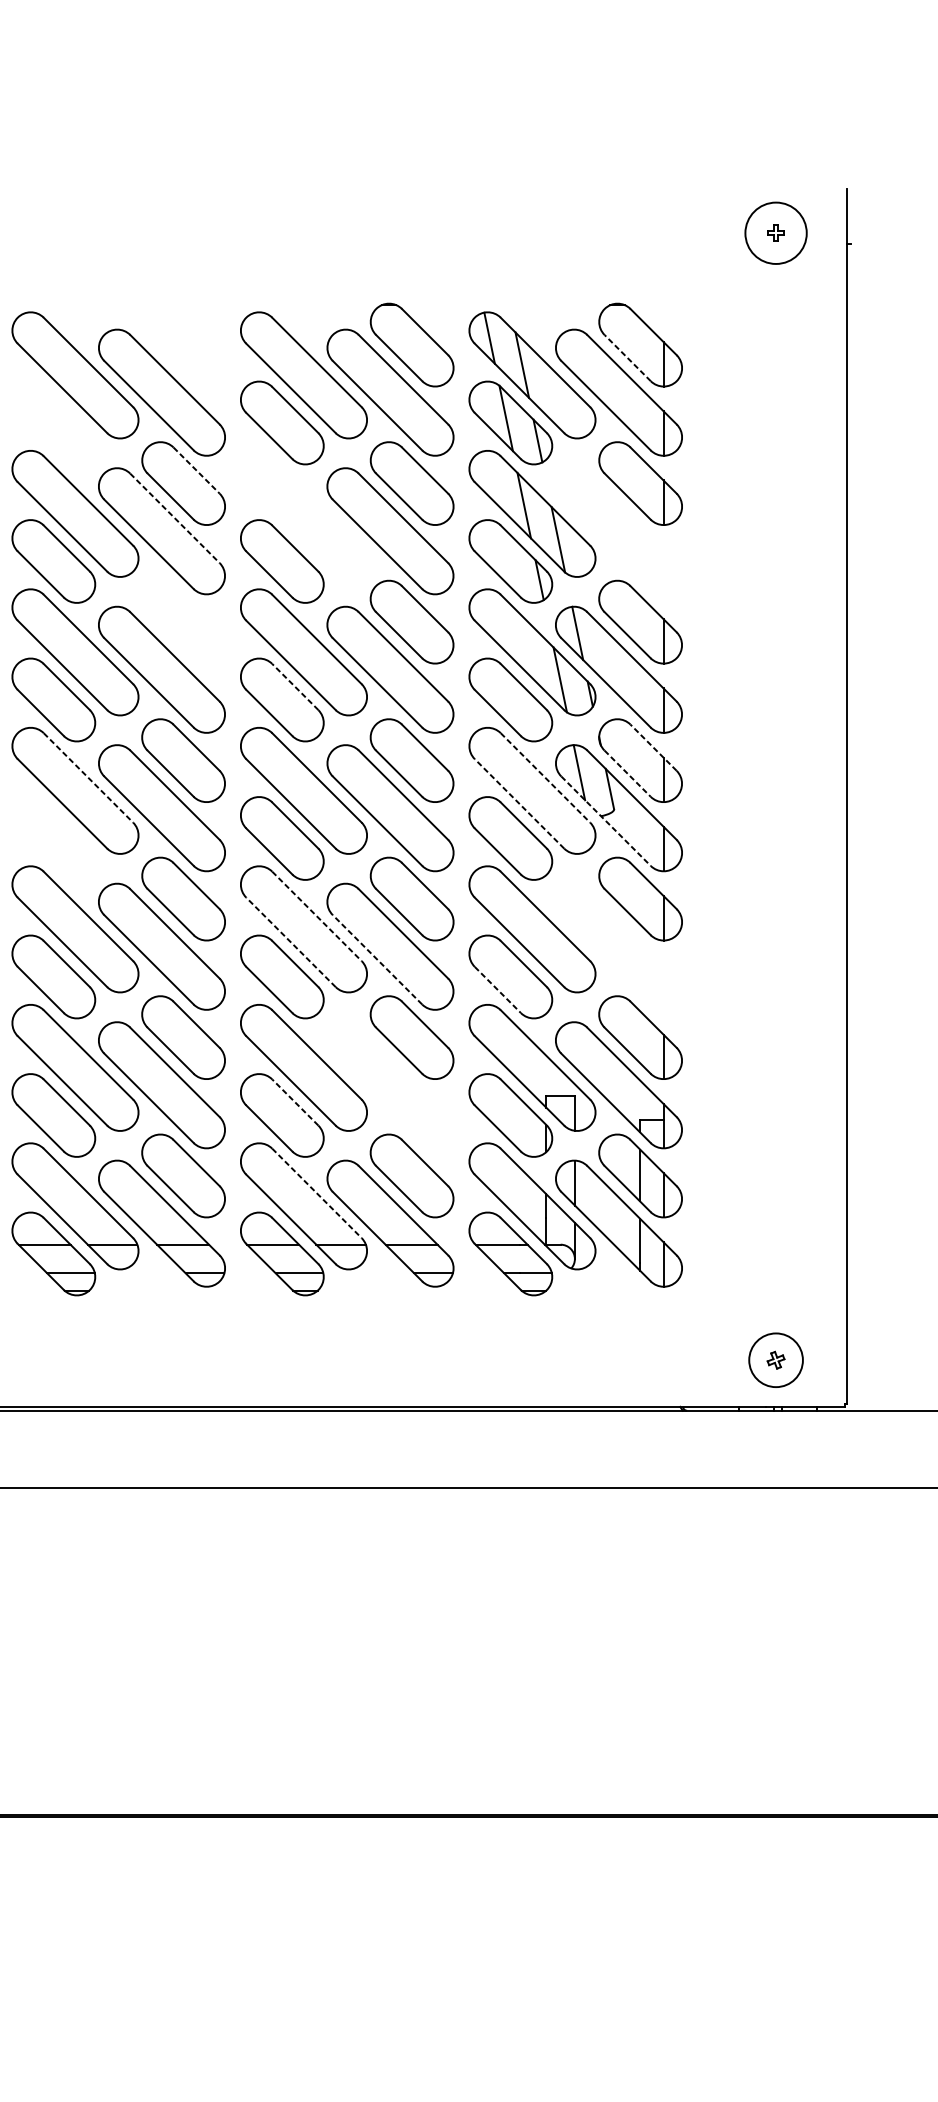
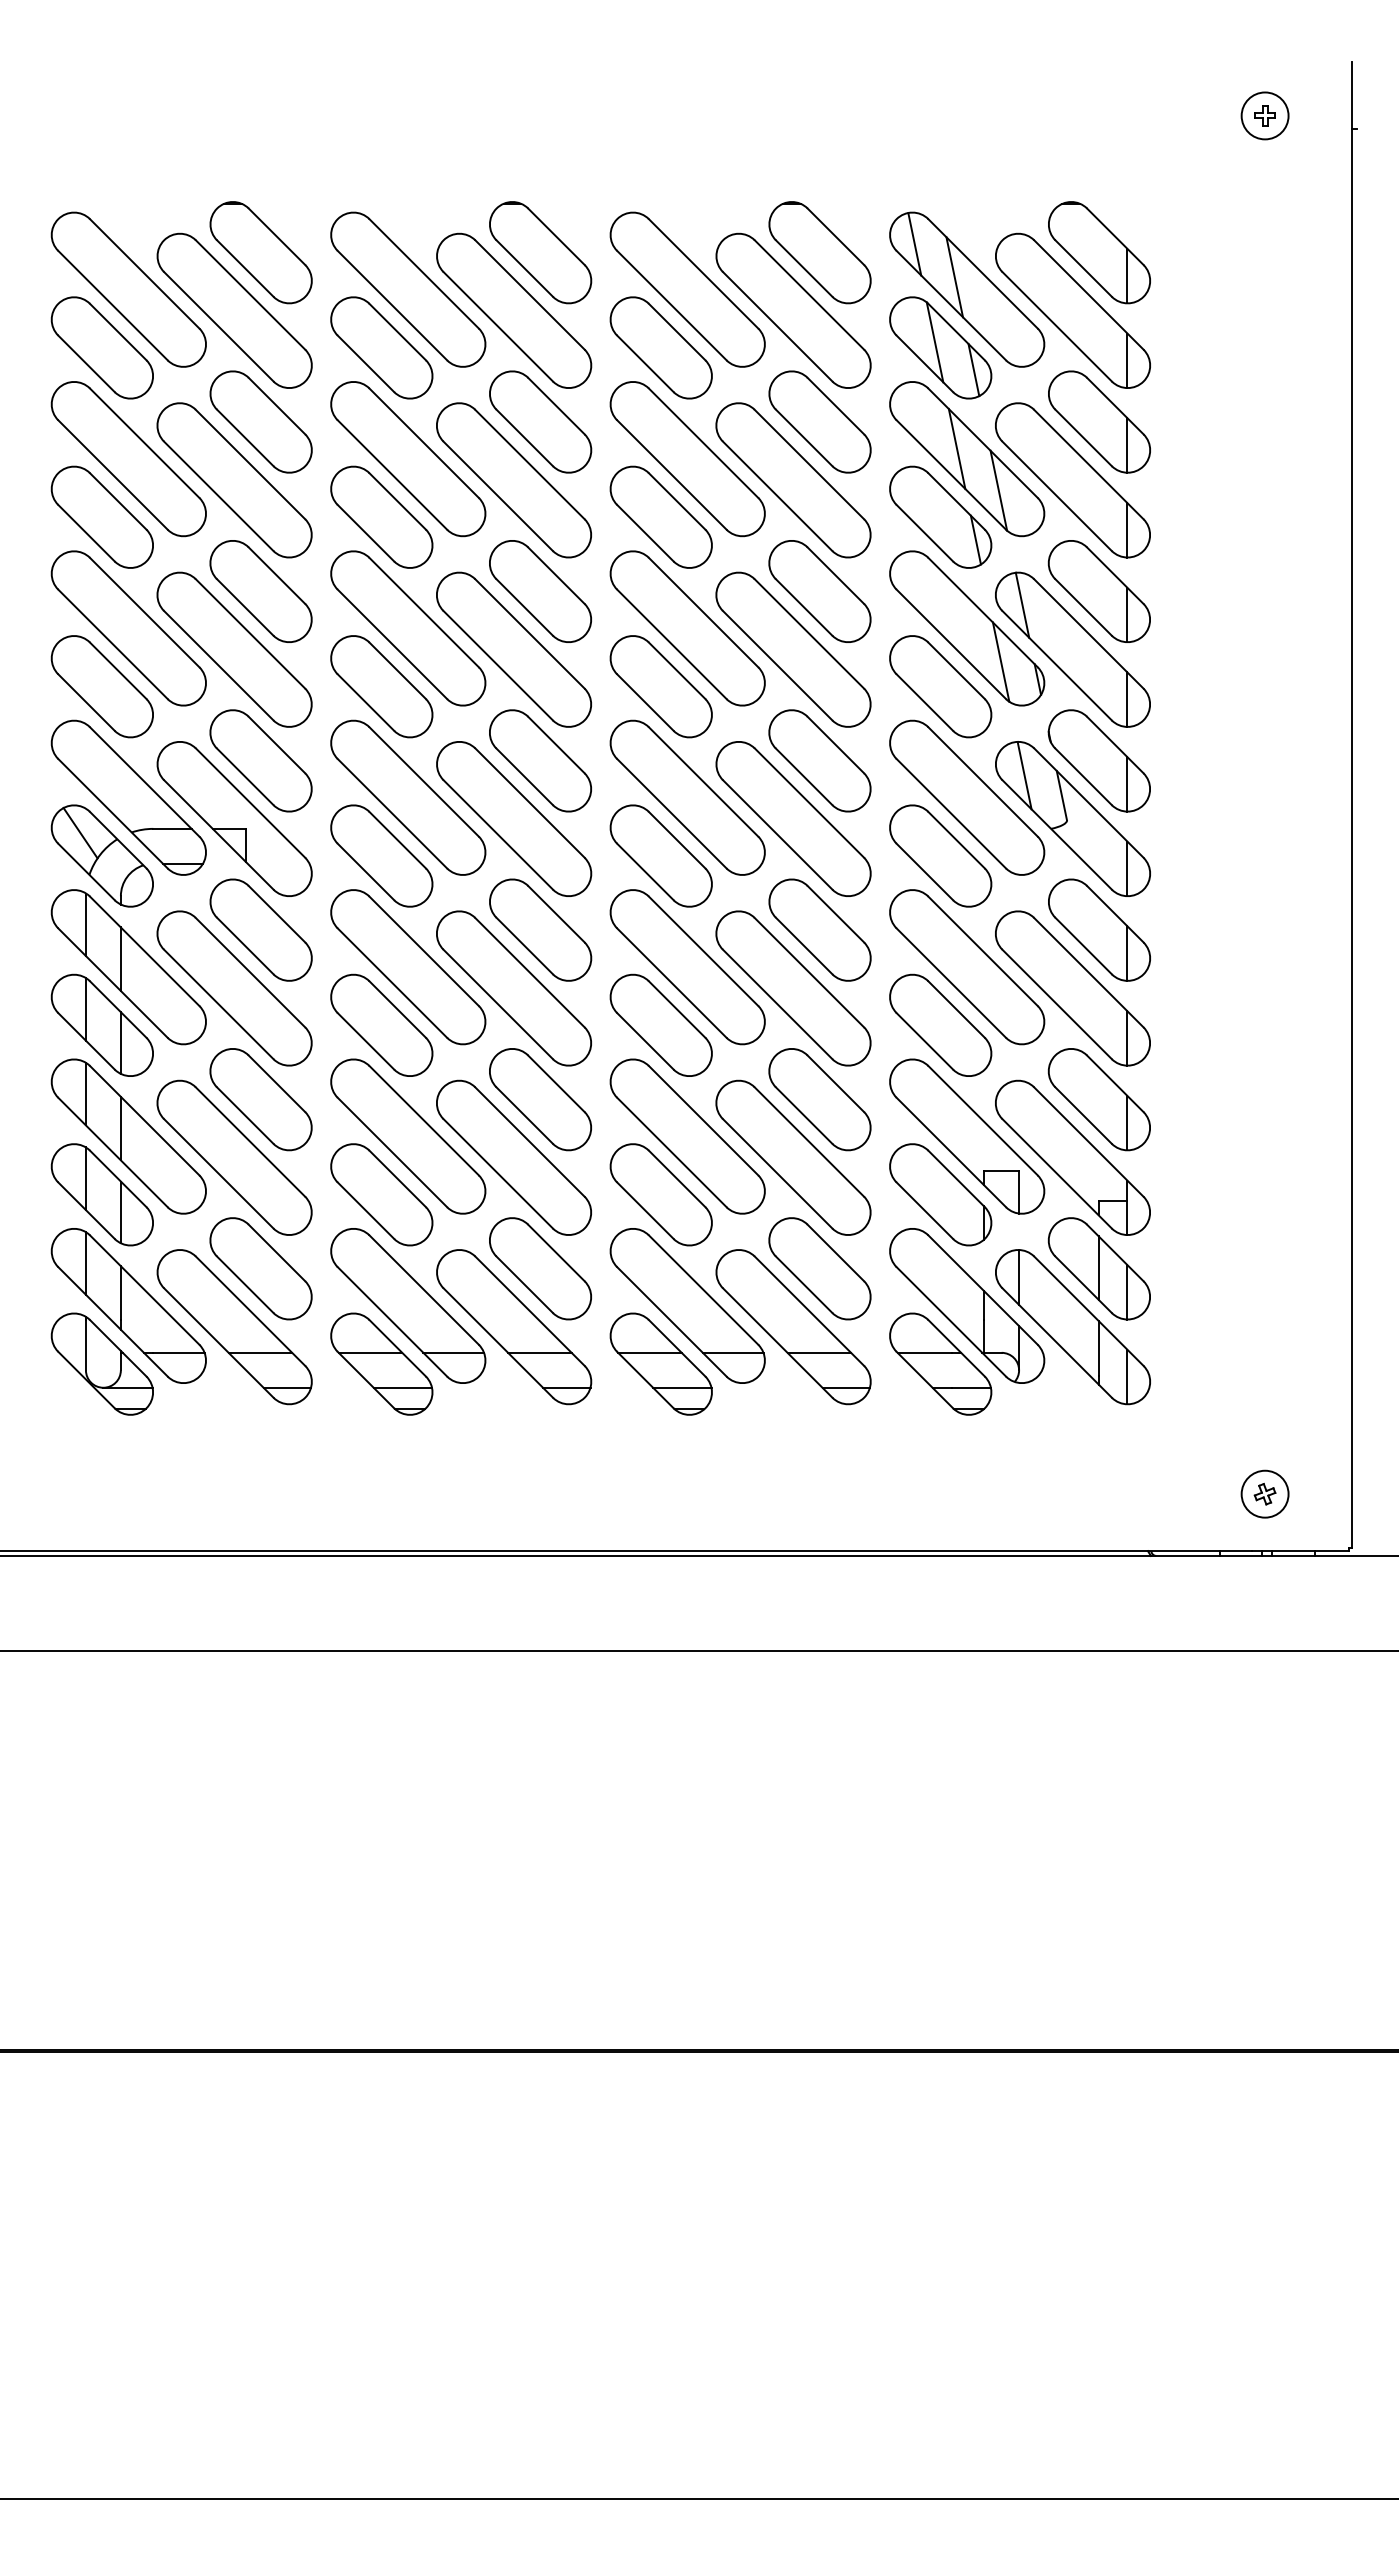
circle: (775, 232) -> (1264, 115), size x0.62
part: (183, 344) -> (540, 252), added
line: (627, 358) -> (1083, 268), dashed -> solid
part: (53, 422) -> (381, 347), added
line: (196, 470) -> (556, 406), dashed -> solid
part: (303, 514) -> (687, 459), added
line: (175, 518) -> (530, 464), dashed -> solid
part: (618, 531) -> (1072, 480), added
part: (183, 622) -> (540, 591), added
line: (295, 686) -> (677, 670), dashed -> solid
line: (653, 748) -> (1115, 745), dashed -> solid
line: (627, 773) -> (1083, 776), dashed -> solid
line: (88, 778) -> (424, 782), dashed -> solid
line: (545, 778) -> (983, 782), dashed -> solid
line: (518, 803) -> (950, 813), dashed -> solid
line: (606, 821) -> (1057, 835), dashed -> solid
part: (53, 838) -> (381, 855), added
line: (316, 916) -> (703, 951), dashed -> solid
line: (290, 941) -> (671, 982), dashed -> solid
part: (618, 946) -> (1072, 988), added
line: (377, 959) -> (777, 1004), dashed -> solid
line: (497, 990) -> (924, 1041), dashed -> solid
part: (390, 1084) -> (793, 1157), added
line: (295, 1102) -> (677, 1178), dashed -> solid
line: (316, 1193) -> (703, 1290), dashed -> solid
circle: (775, 1359) -> (1264, 1493), size x0.71

